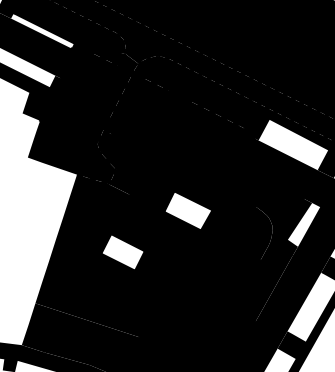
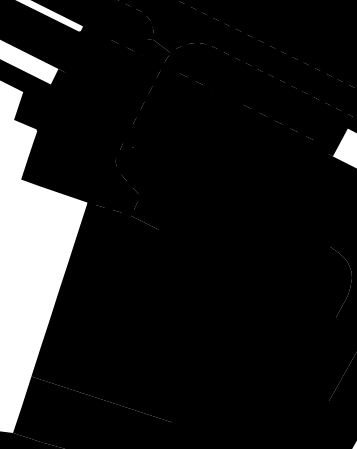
fill: (188, 210) -> (238, 251), added
fill: (122, 252) -> (149, 307), added

